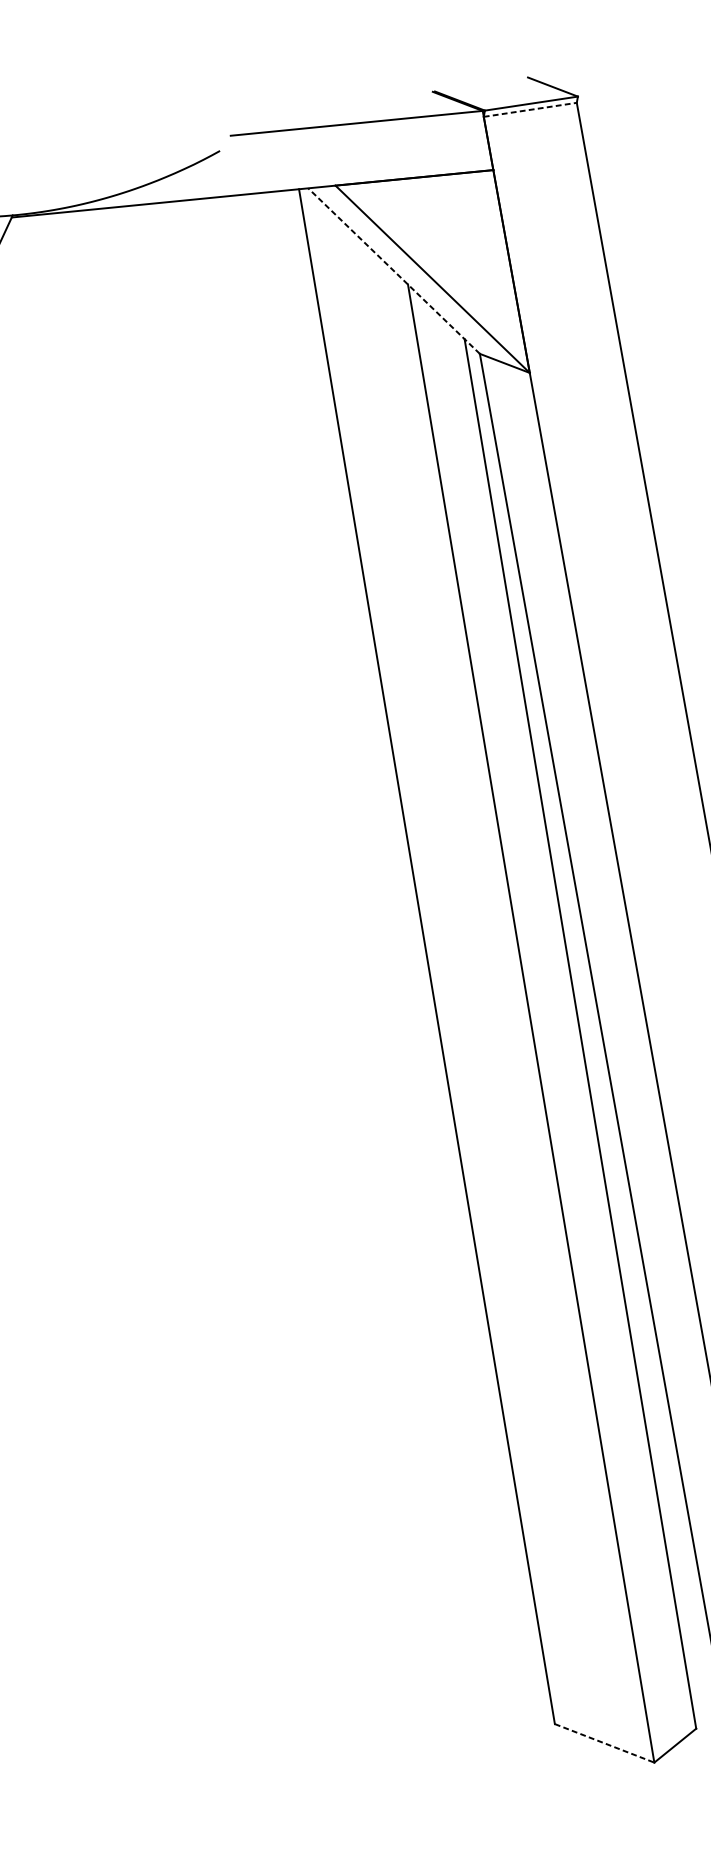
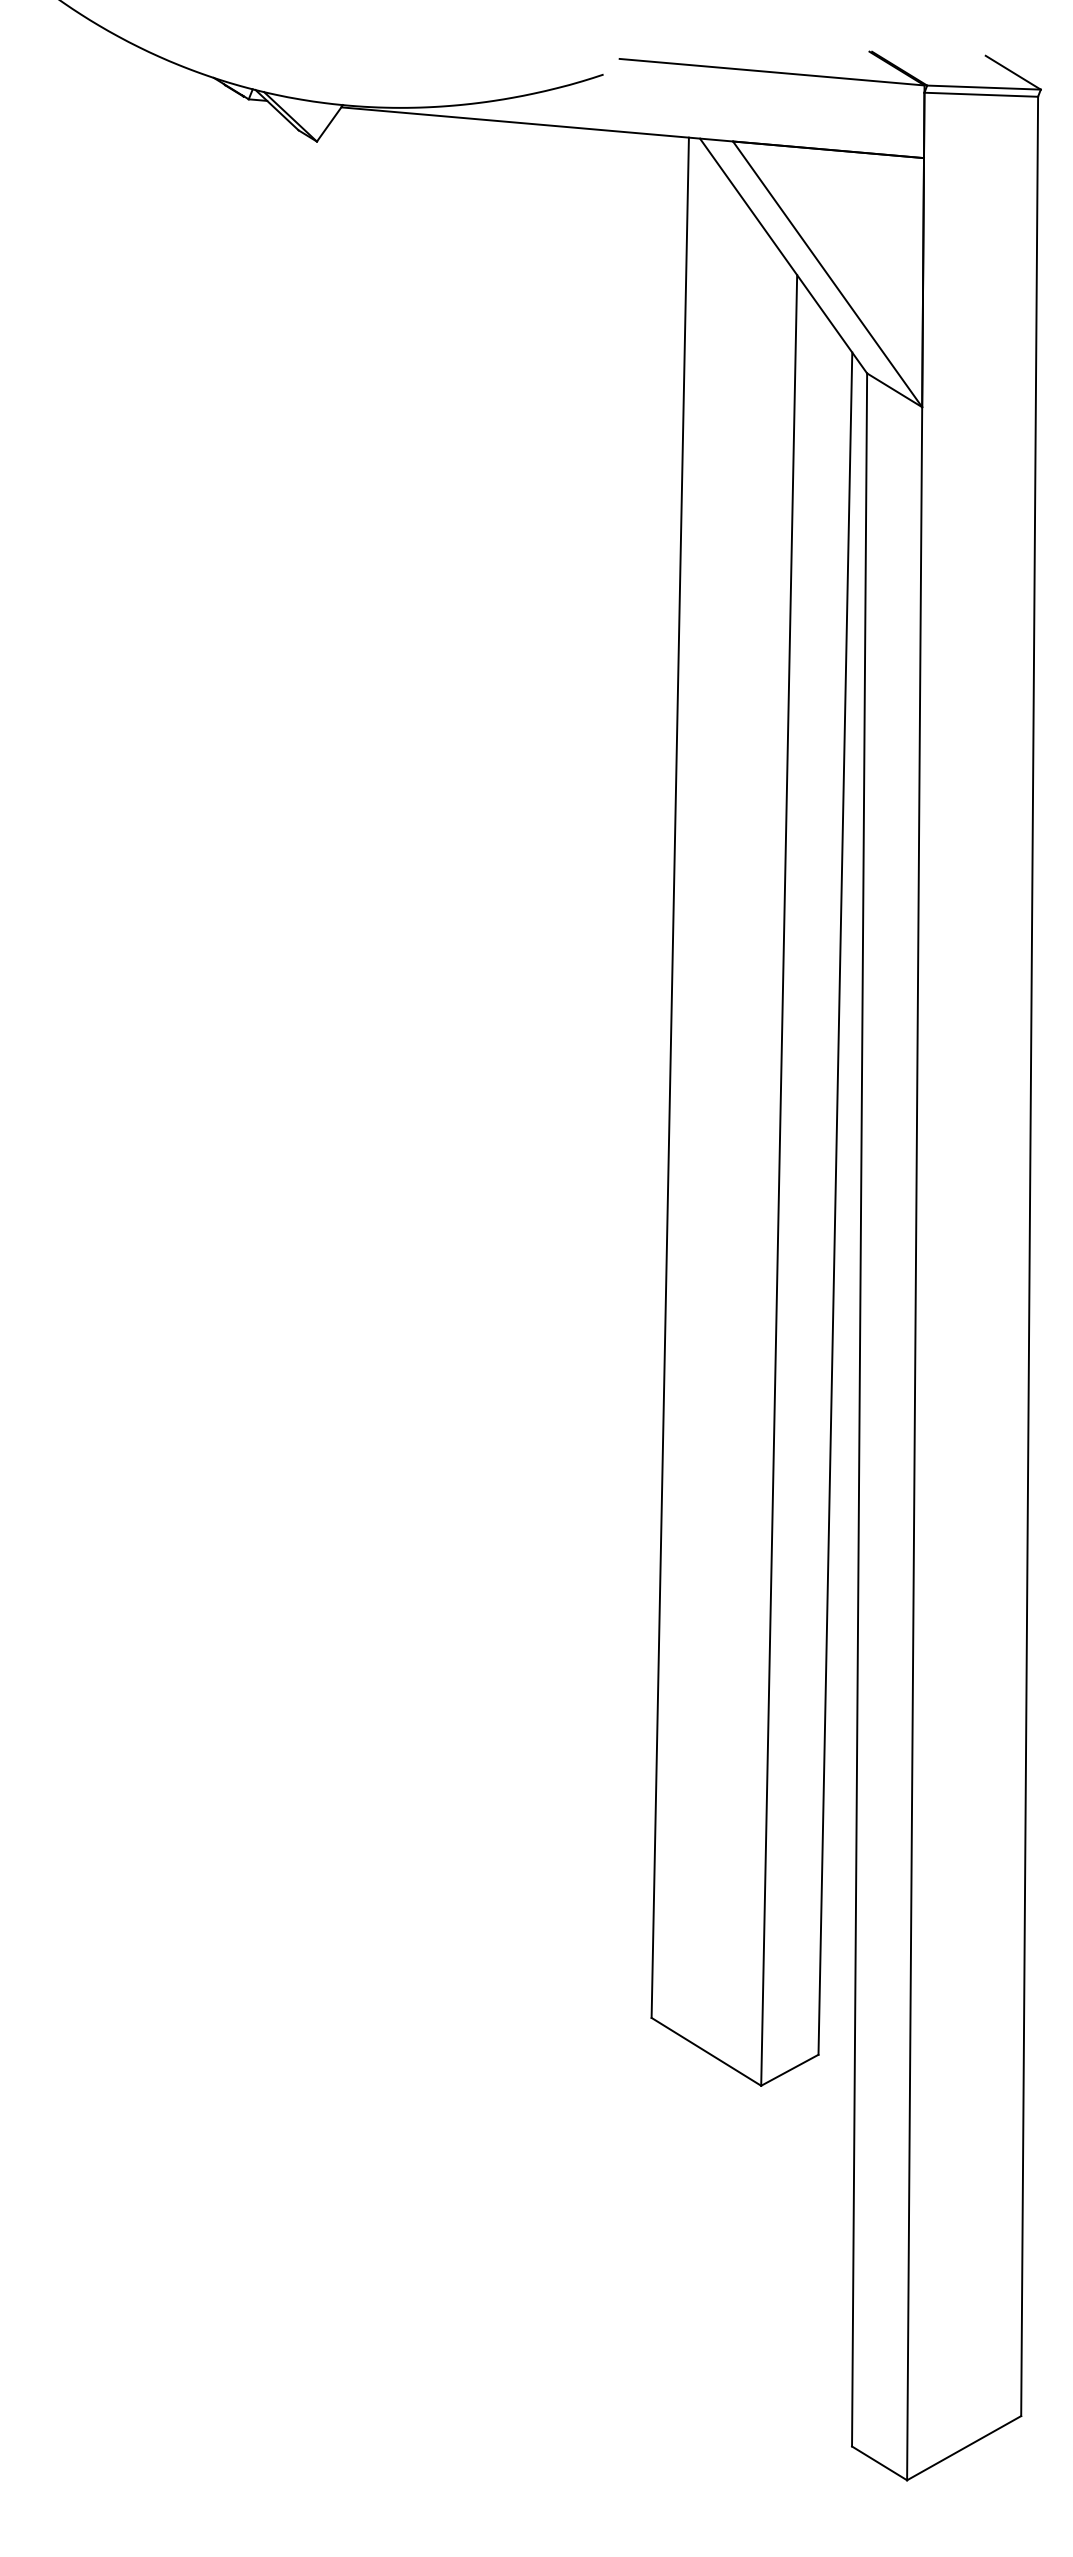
line: (530, 109) -> (981, 94), dashed -> solid
line: (393, 270) -> (783, 255), dashed -> solid
line: (604, 1743) -> (706, 2052), dashed -> solid

